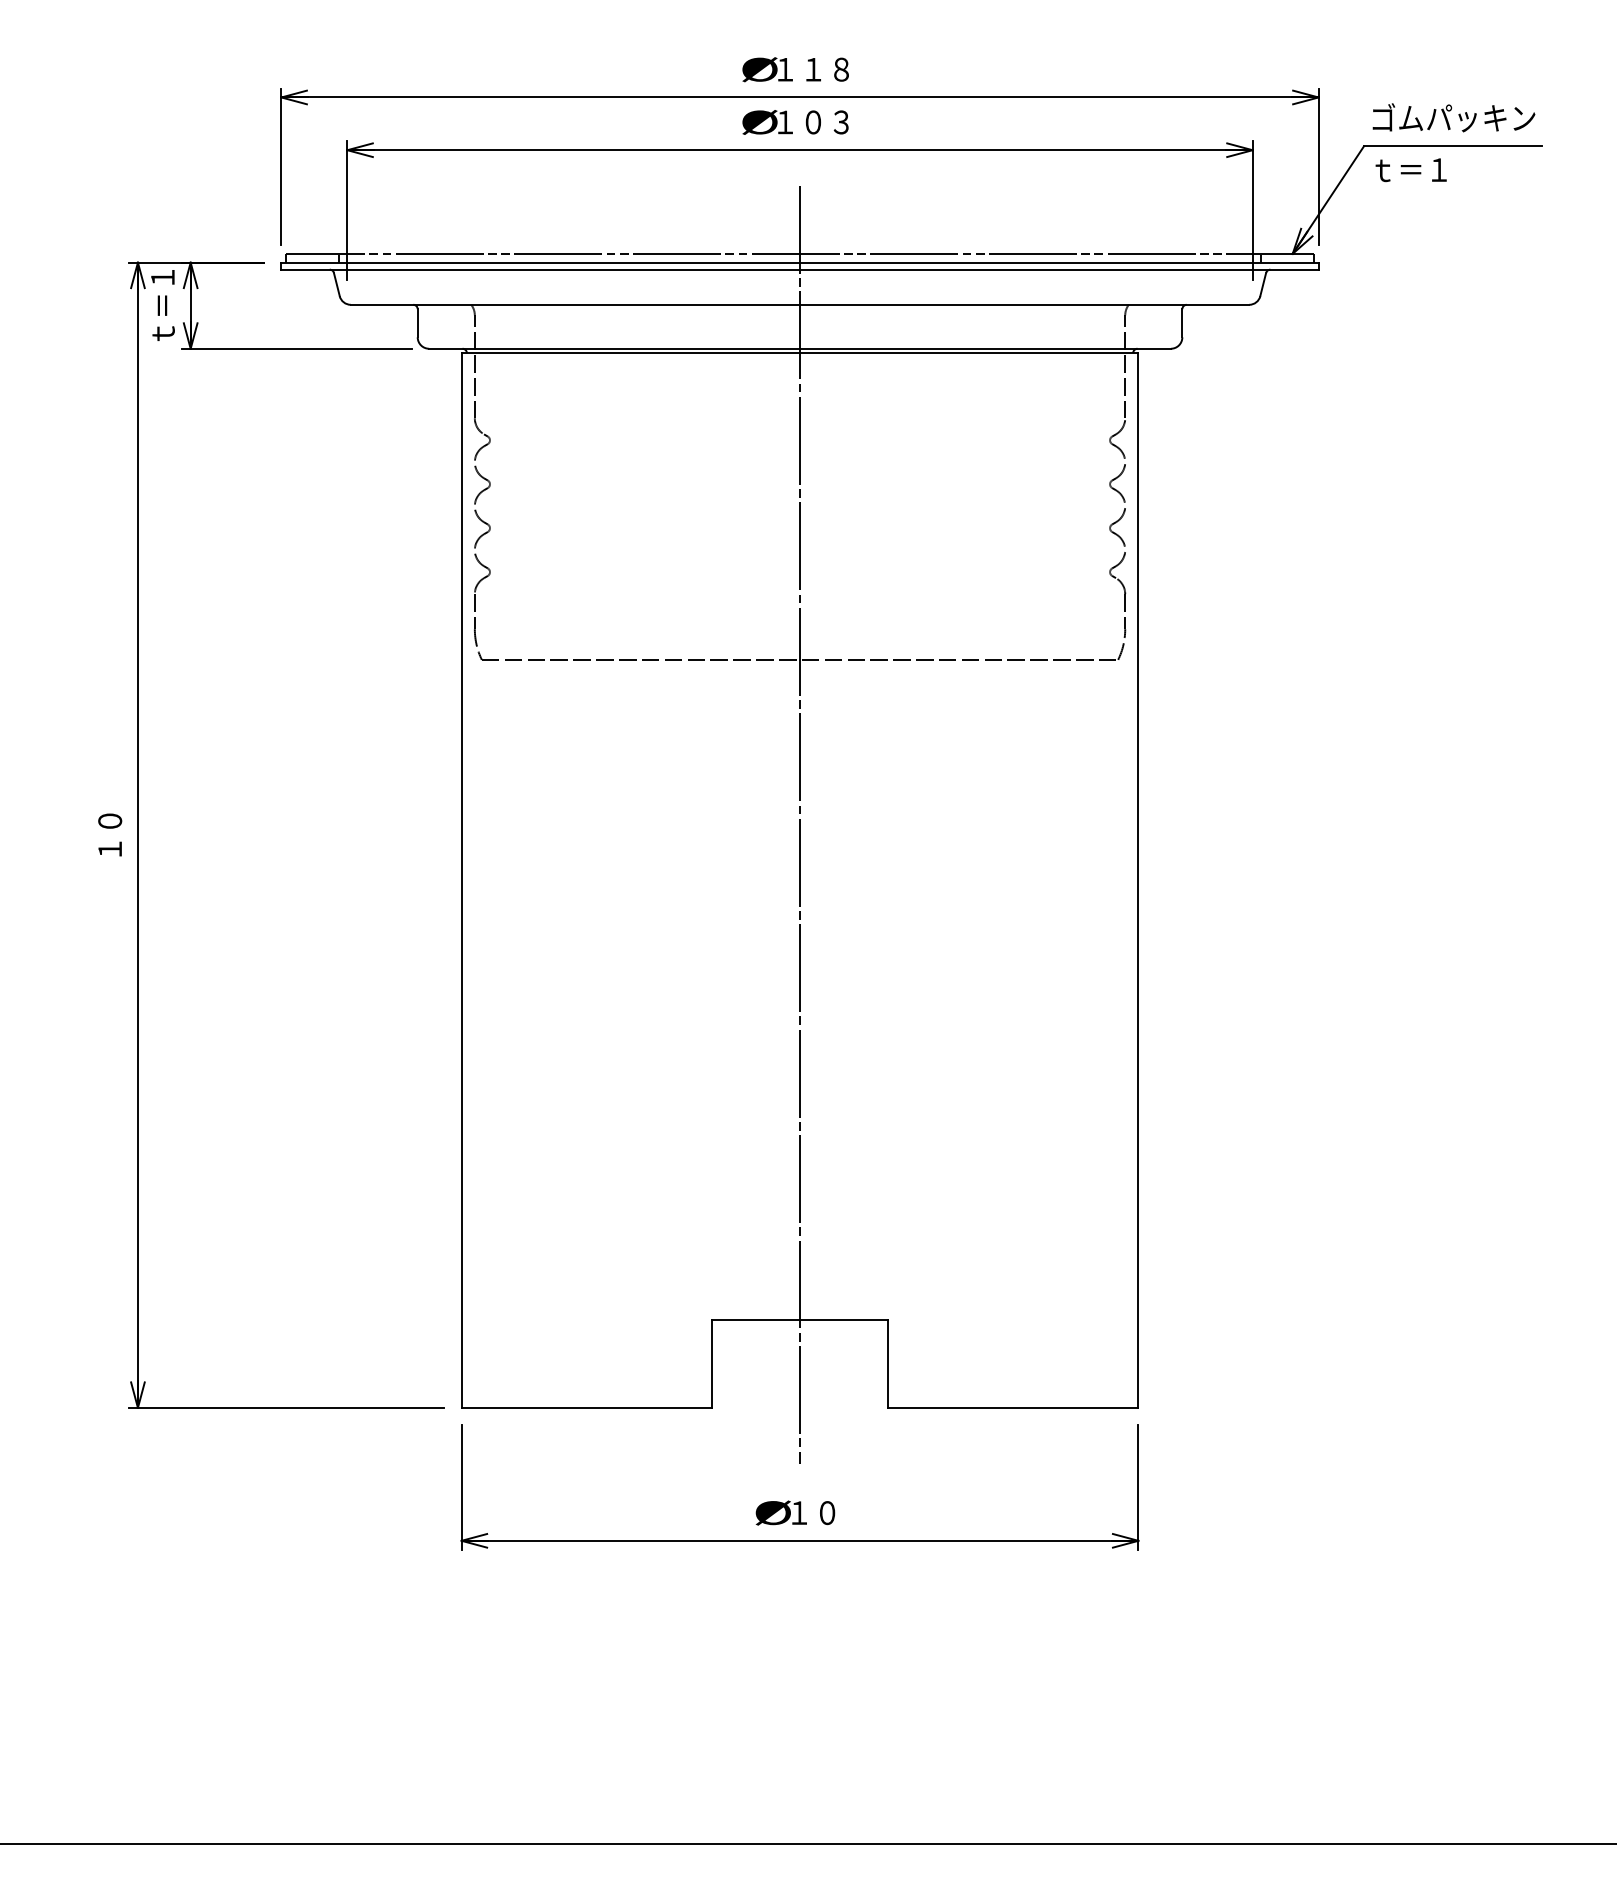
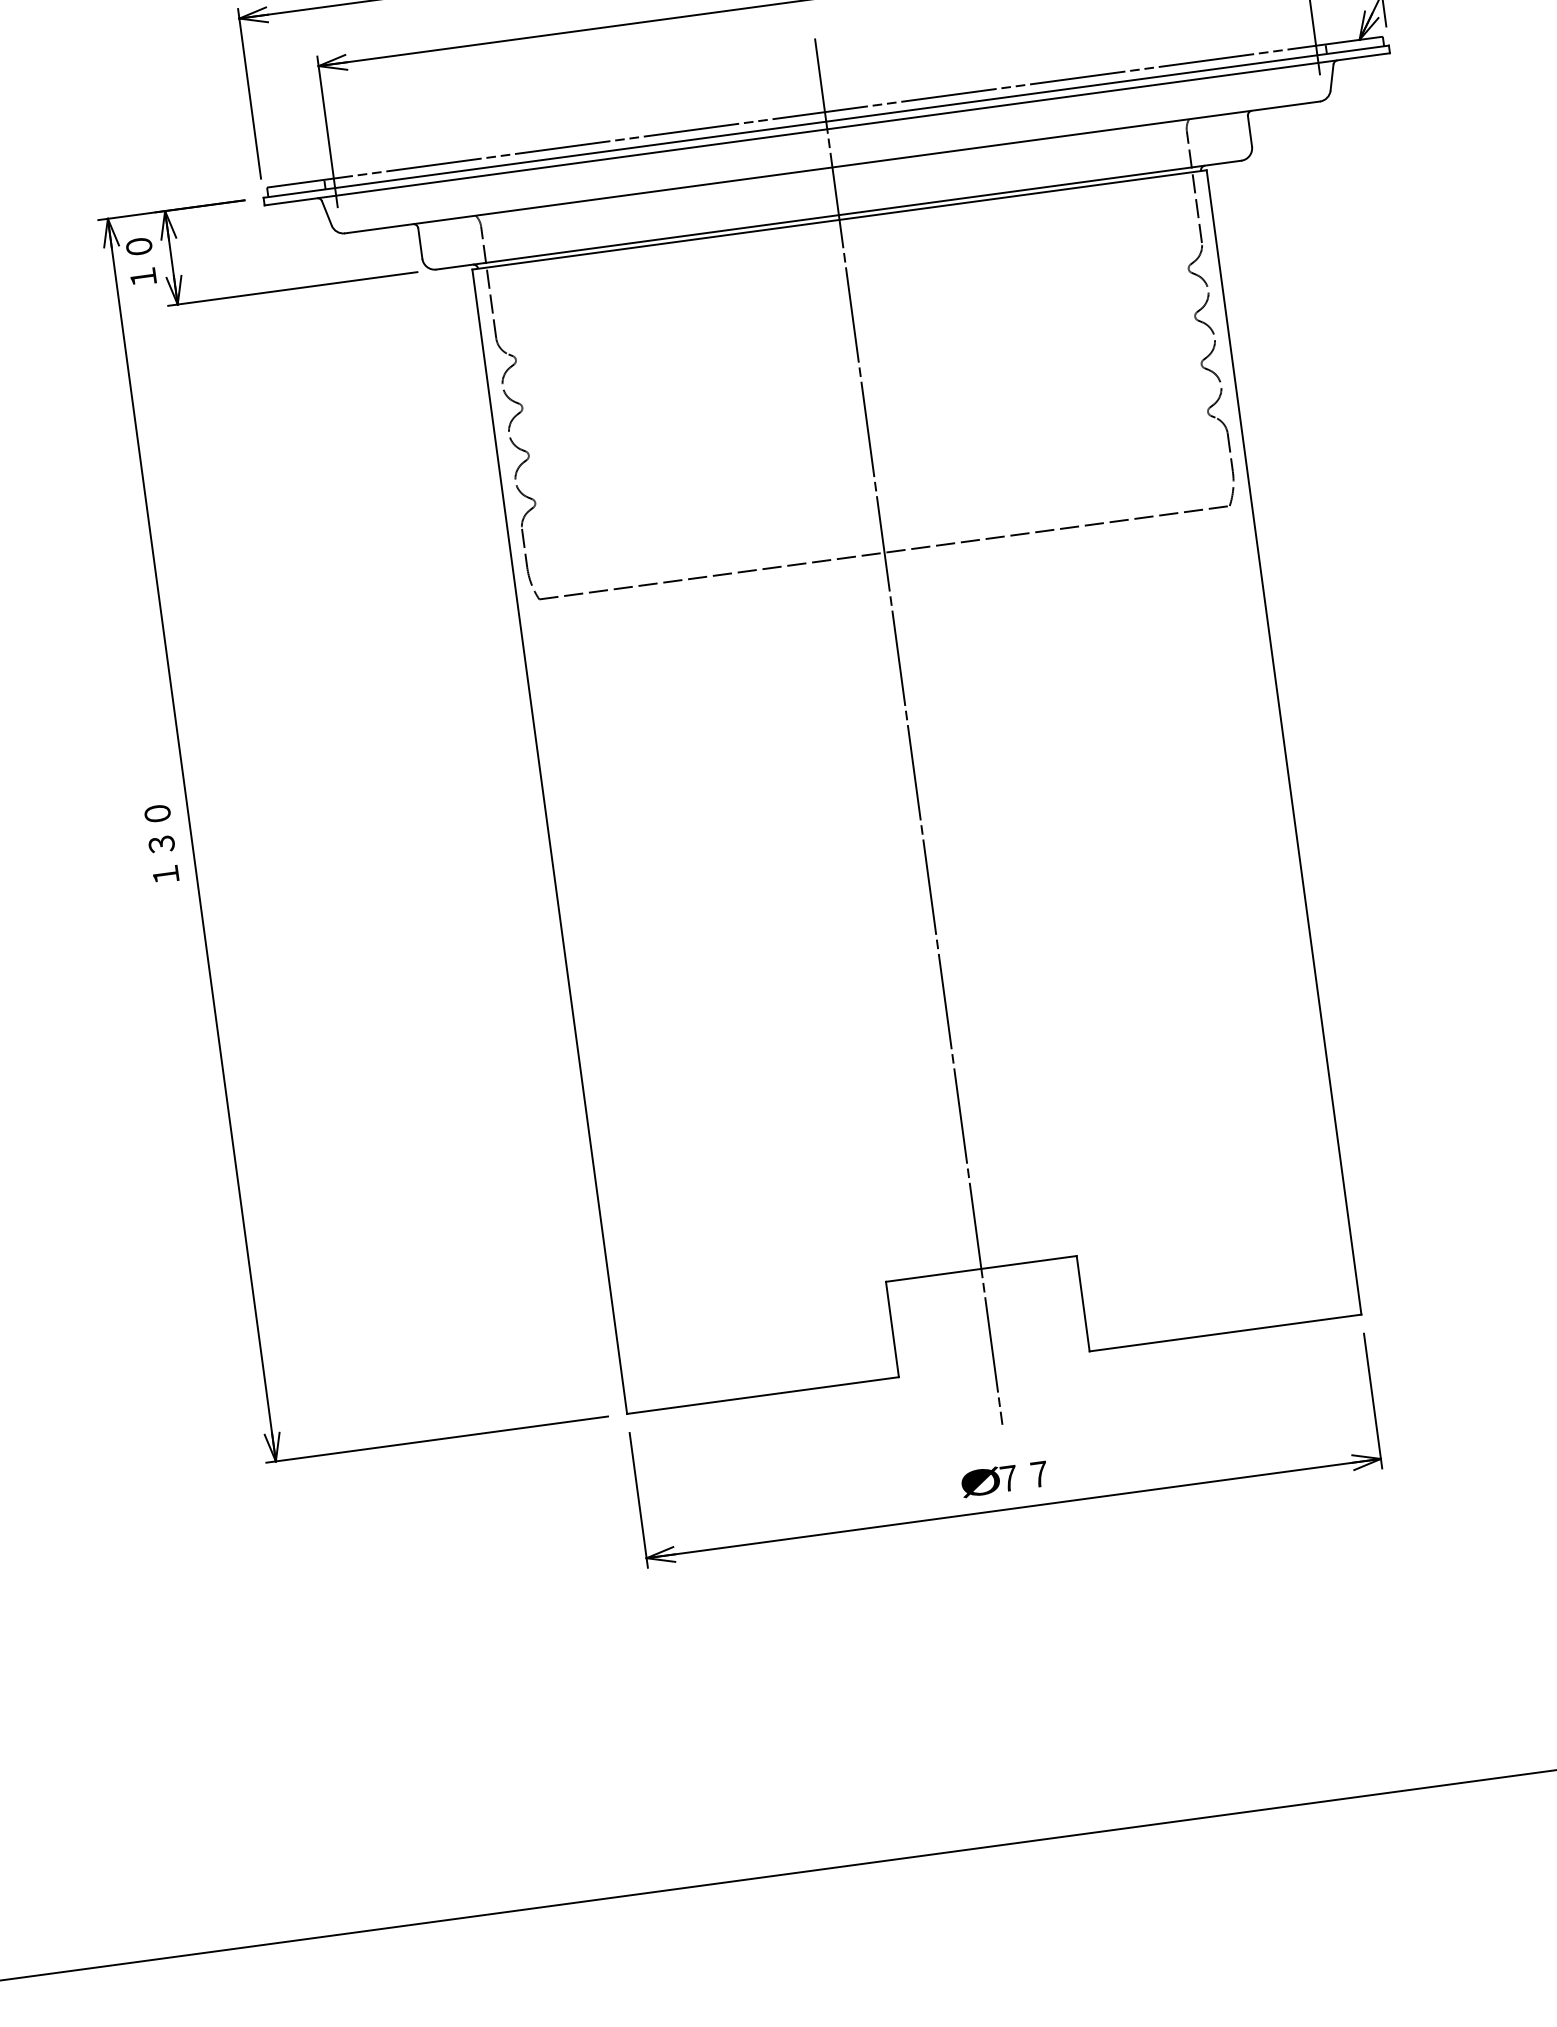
text: (162, 305) -> (140, 261), ｔ＝１ -> １０
text: (110, 834) -> (161, 843), １０ -> １３０
text: (813, 1513) -> (1024, 1476), １０ -> ７７

